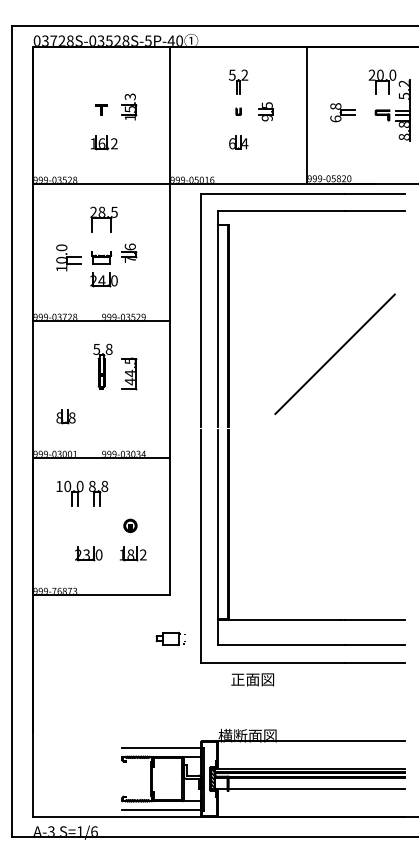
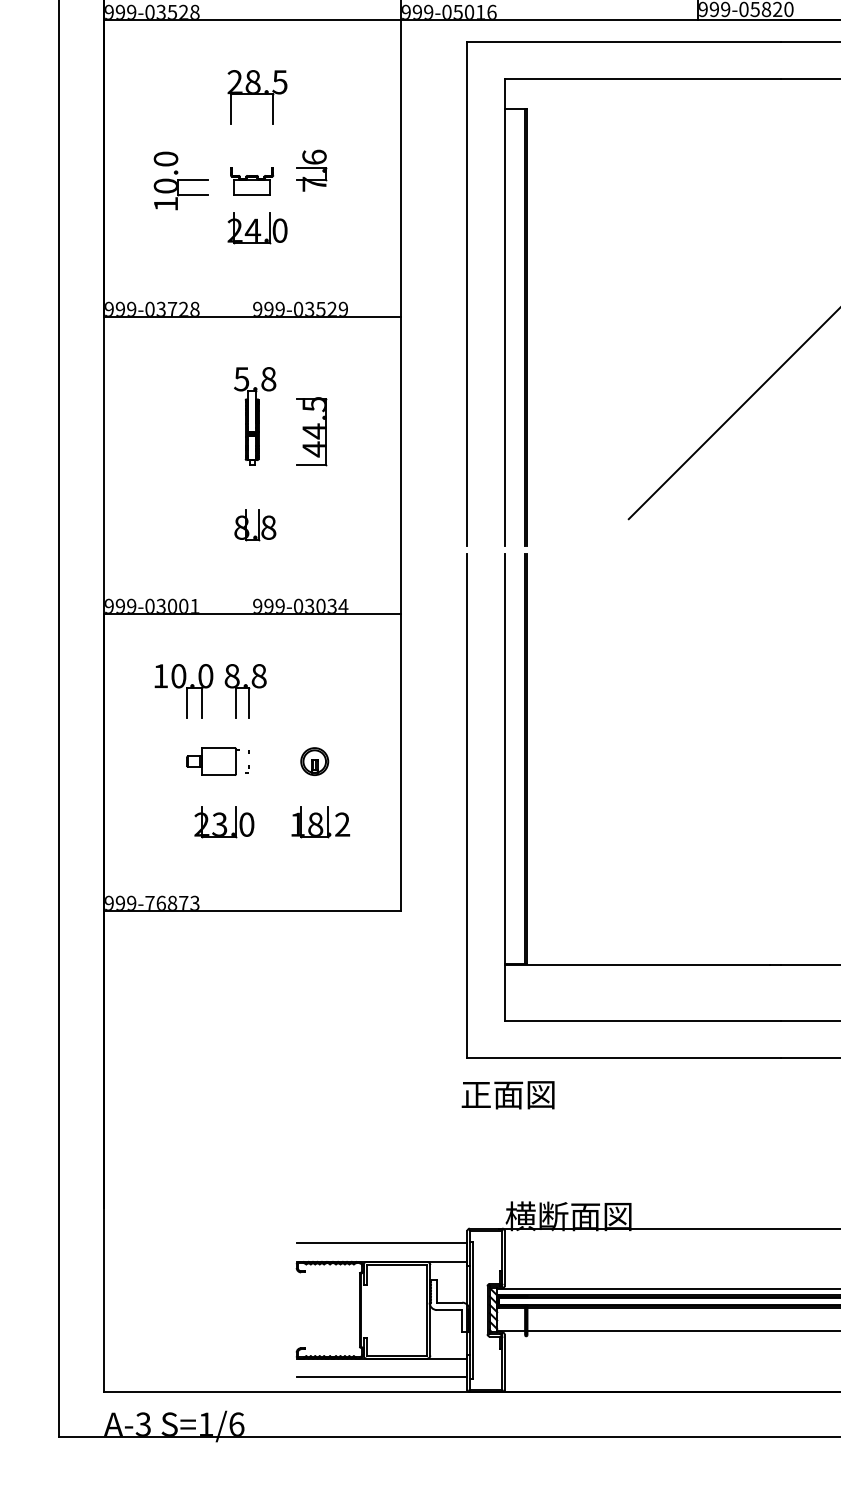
part: (65, 416) -> (254, 524), moved
part: (170, 638) -> (217, 760), moved
text: (252, 679) -> (507, 1094), moved

